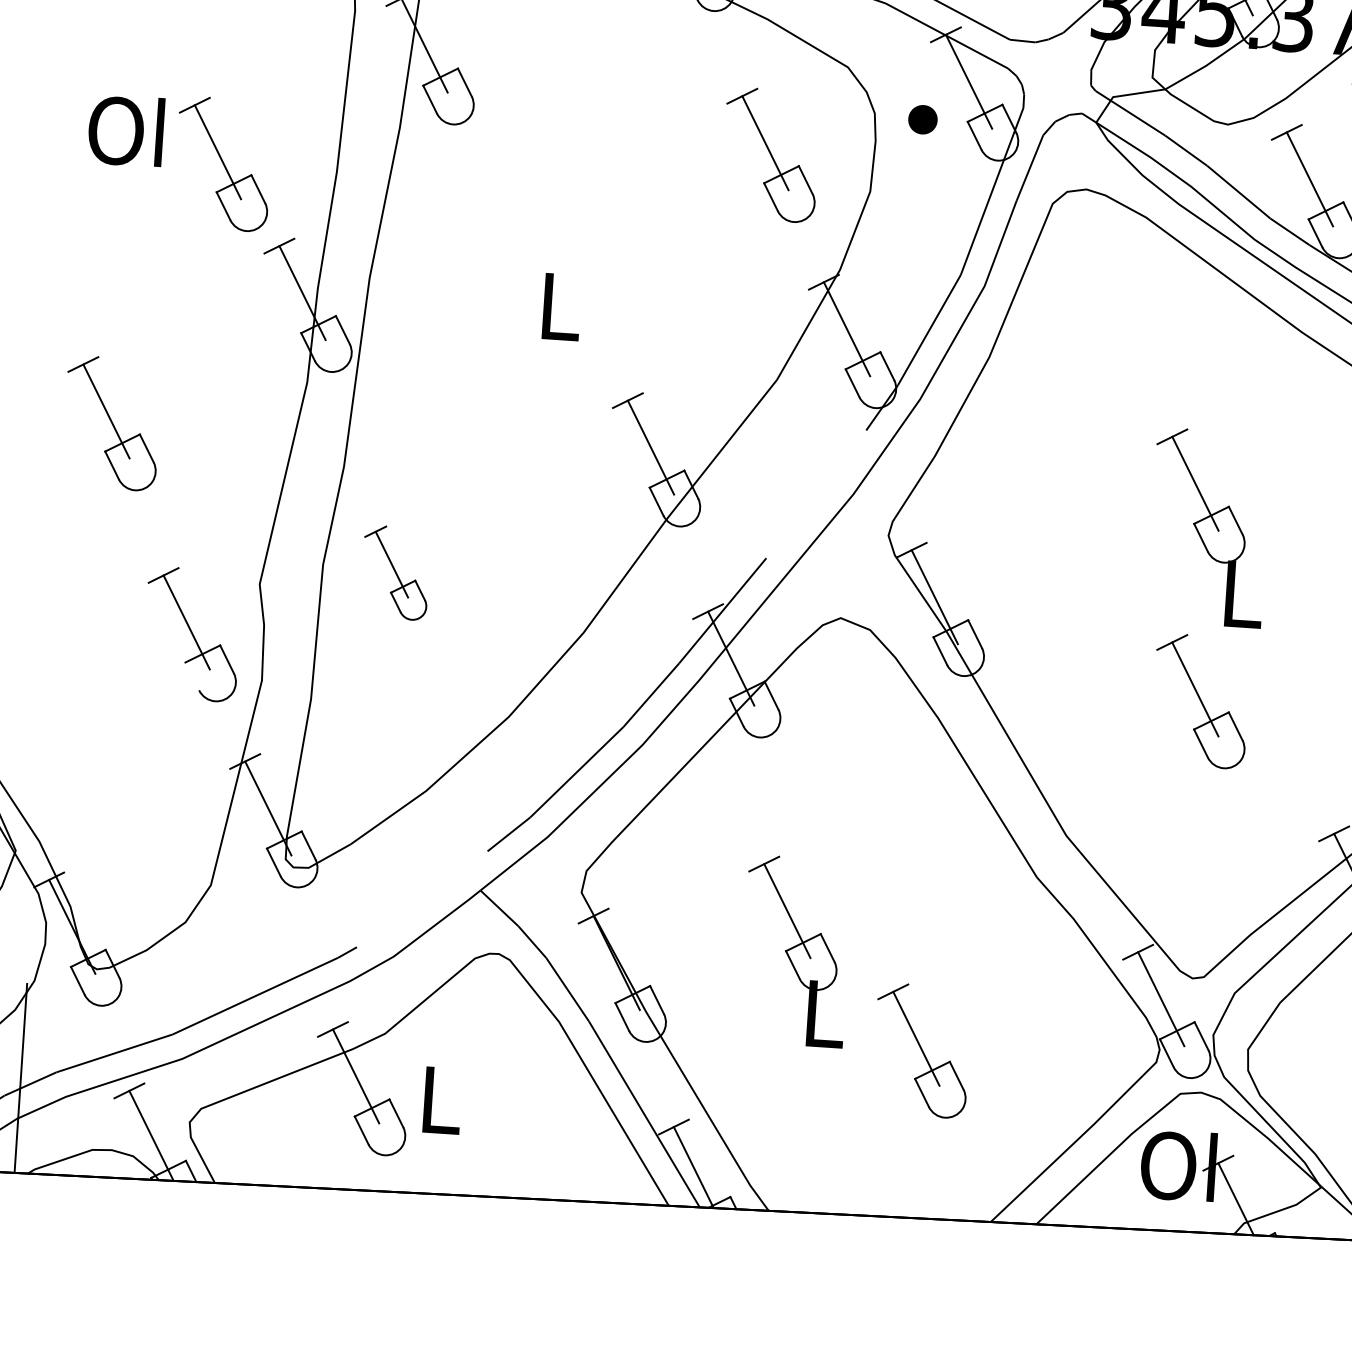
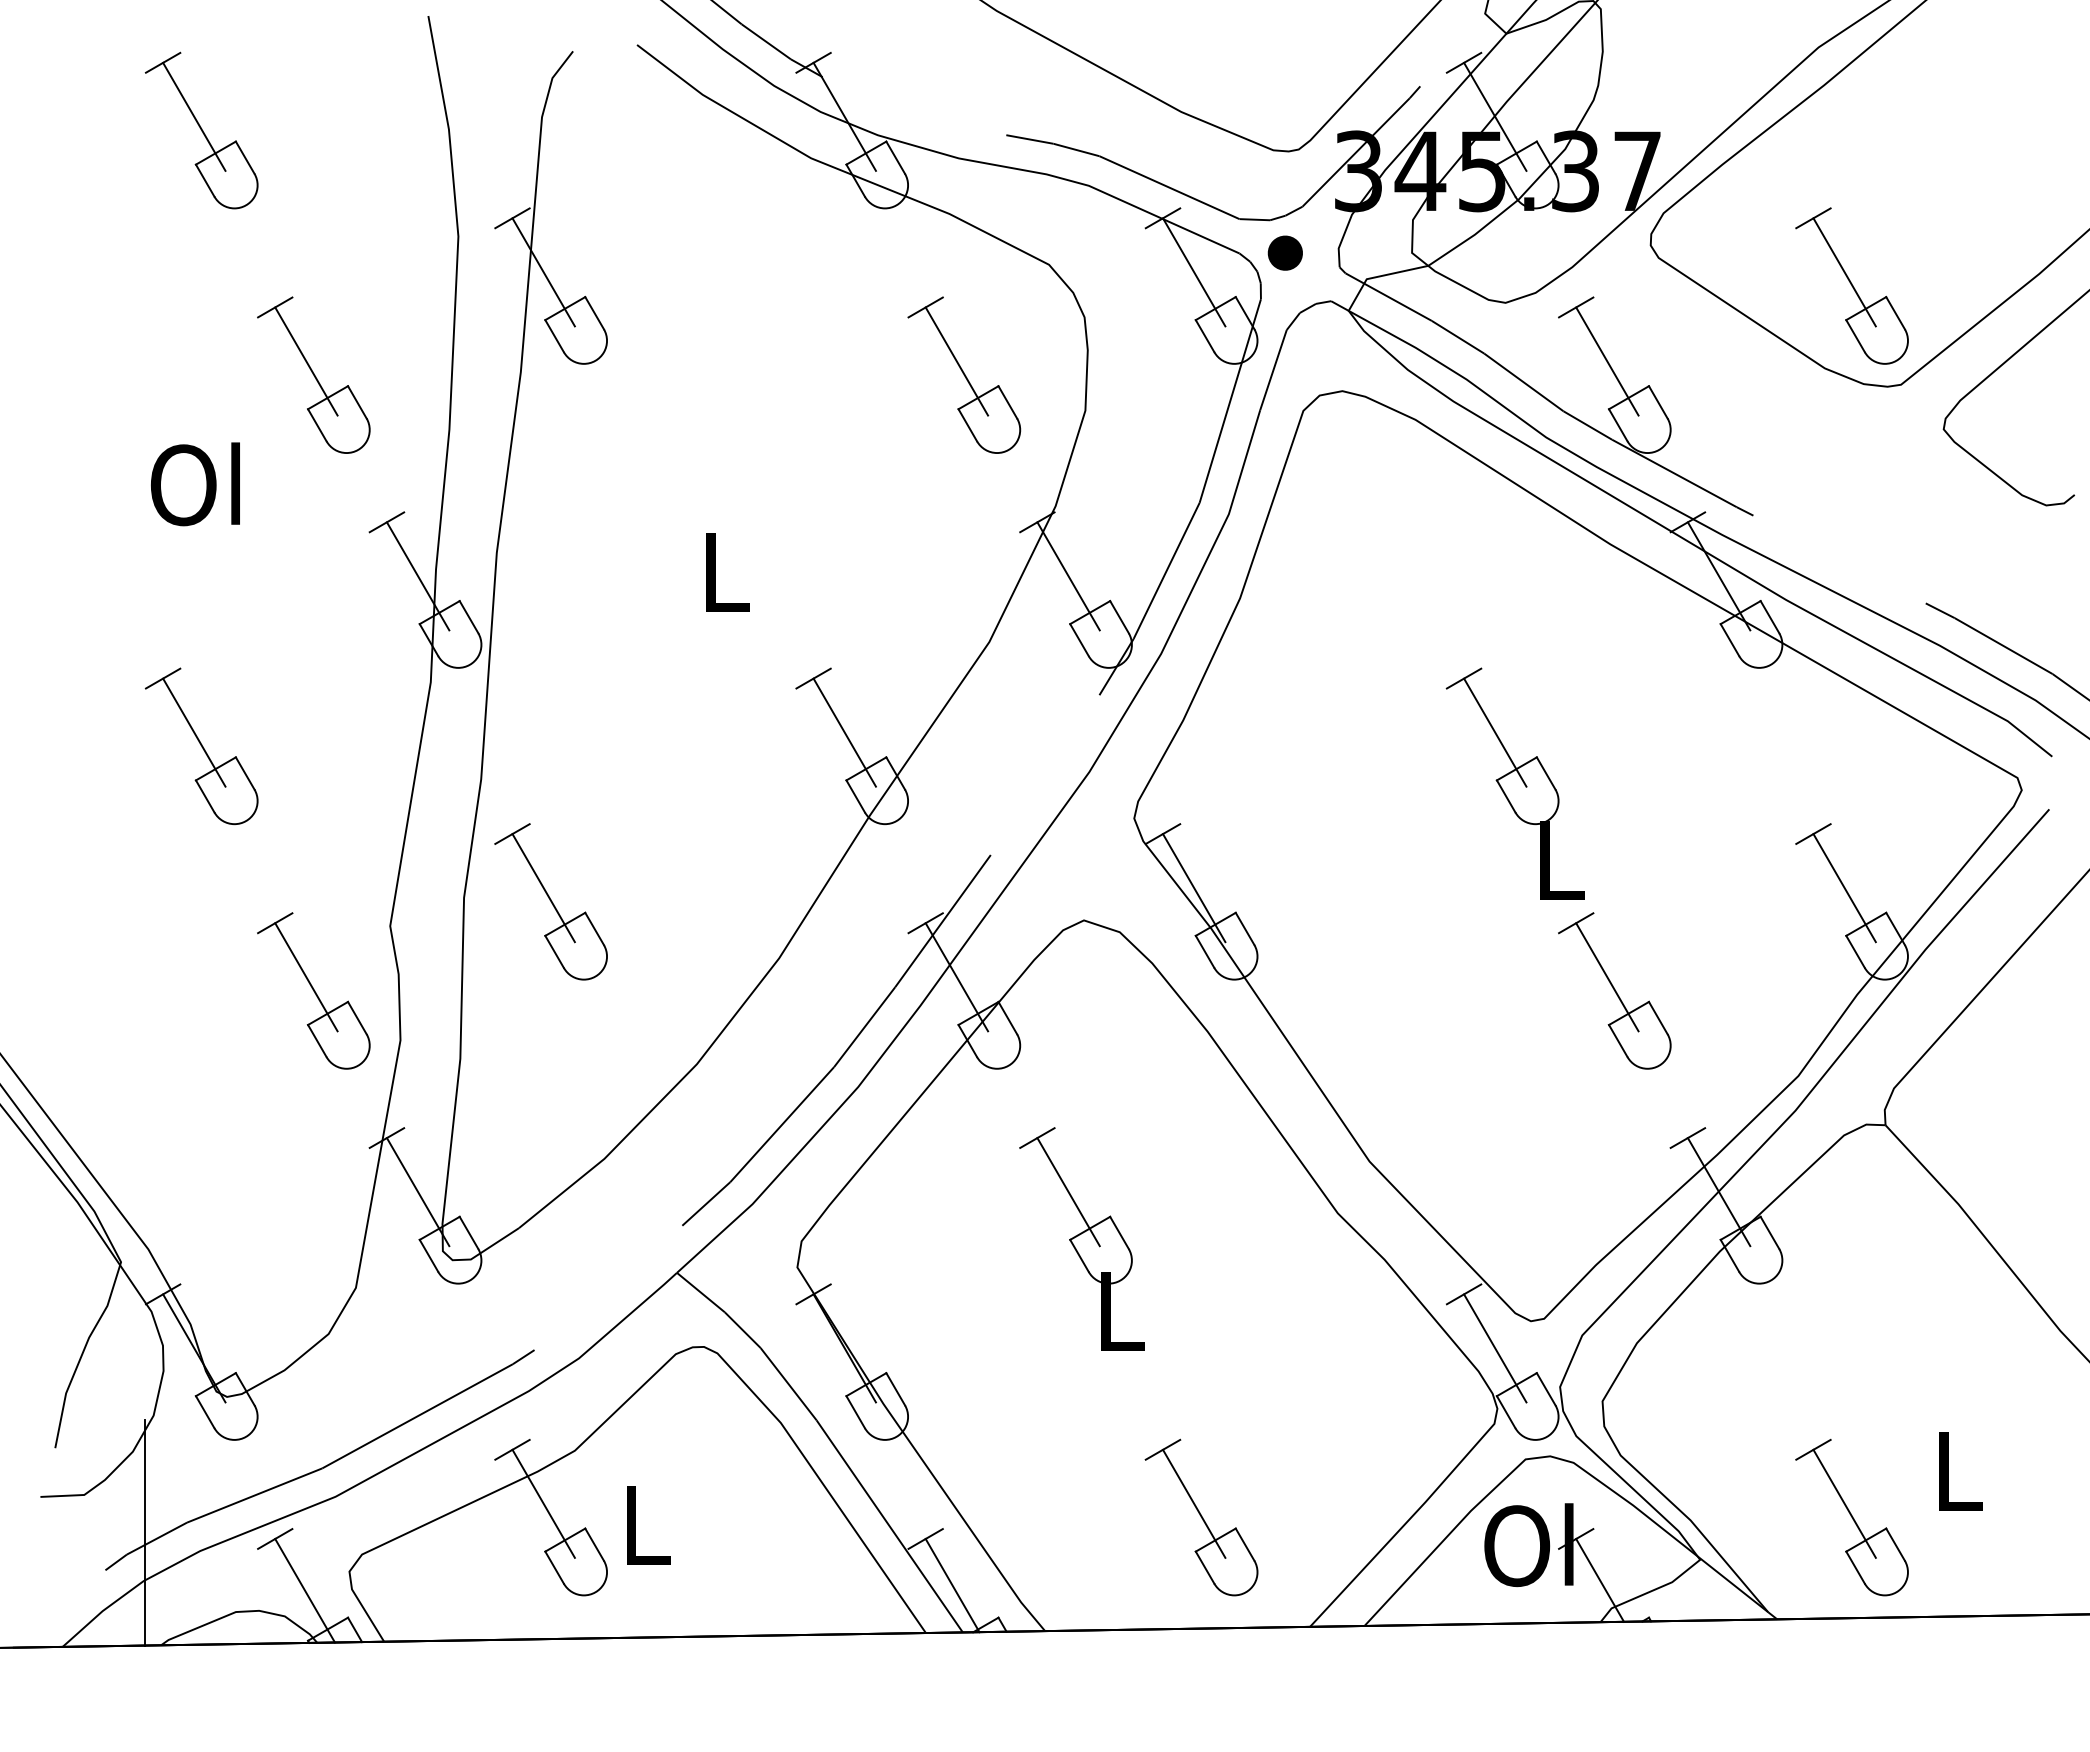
part: (922, 119) -> (1284, 252), moved
text: (126, 131) -> (195, 484), moved
part: (223, 163) -> (313, 374), moved
part: (395, 572) -> (550, 901), size x1.43
line: (192, 676) -> (317, 1040), added
part: (1200, 700) -> (1614, 990), moved
part: (795, 950) -> (1081, 1238), moved
part: (921, 1050) -> (1201, 1517), moved

